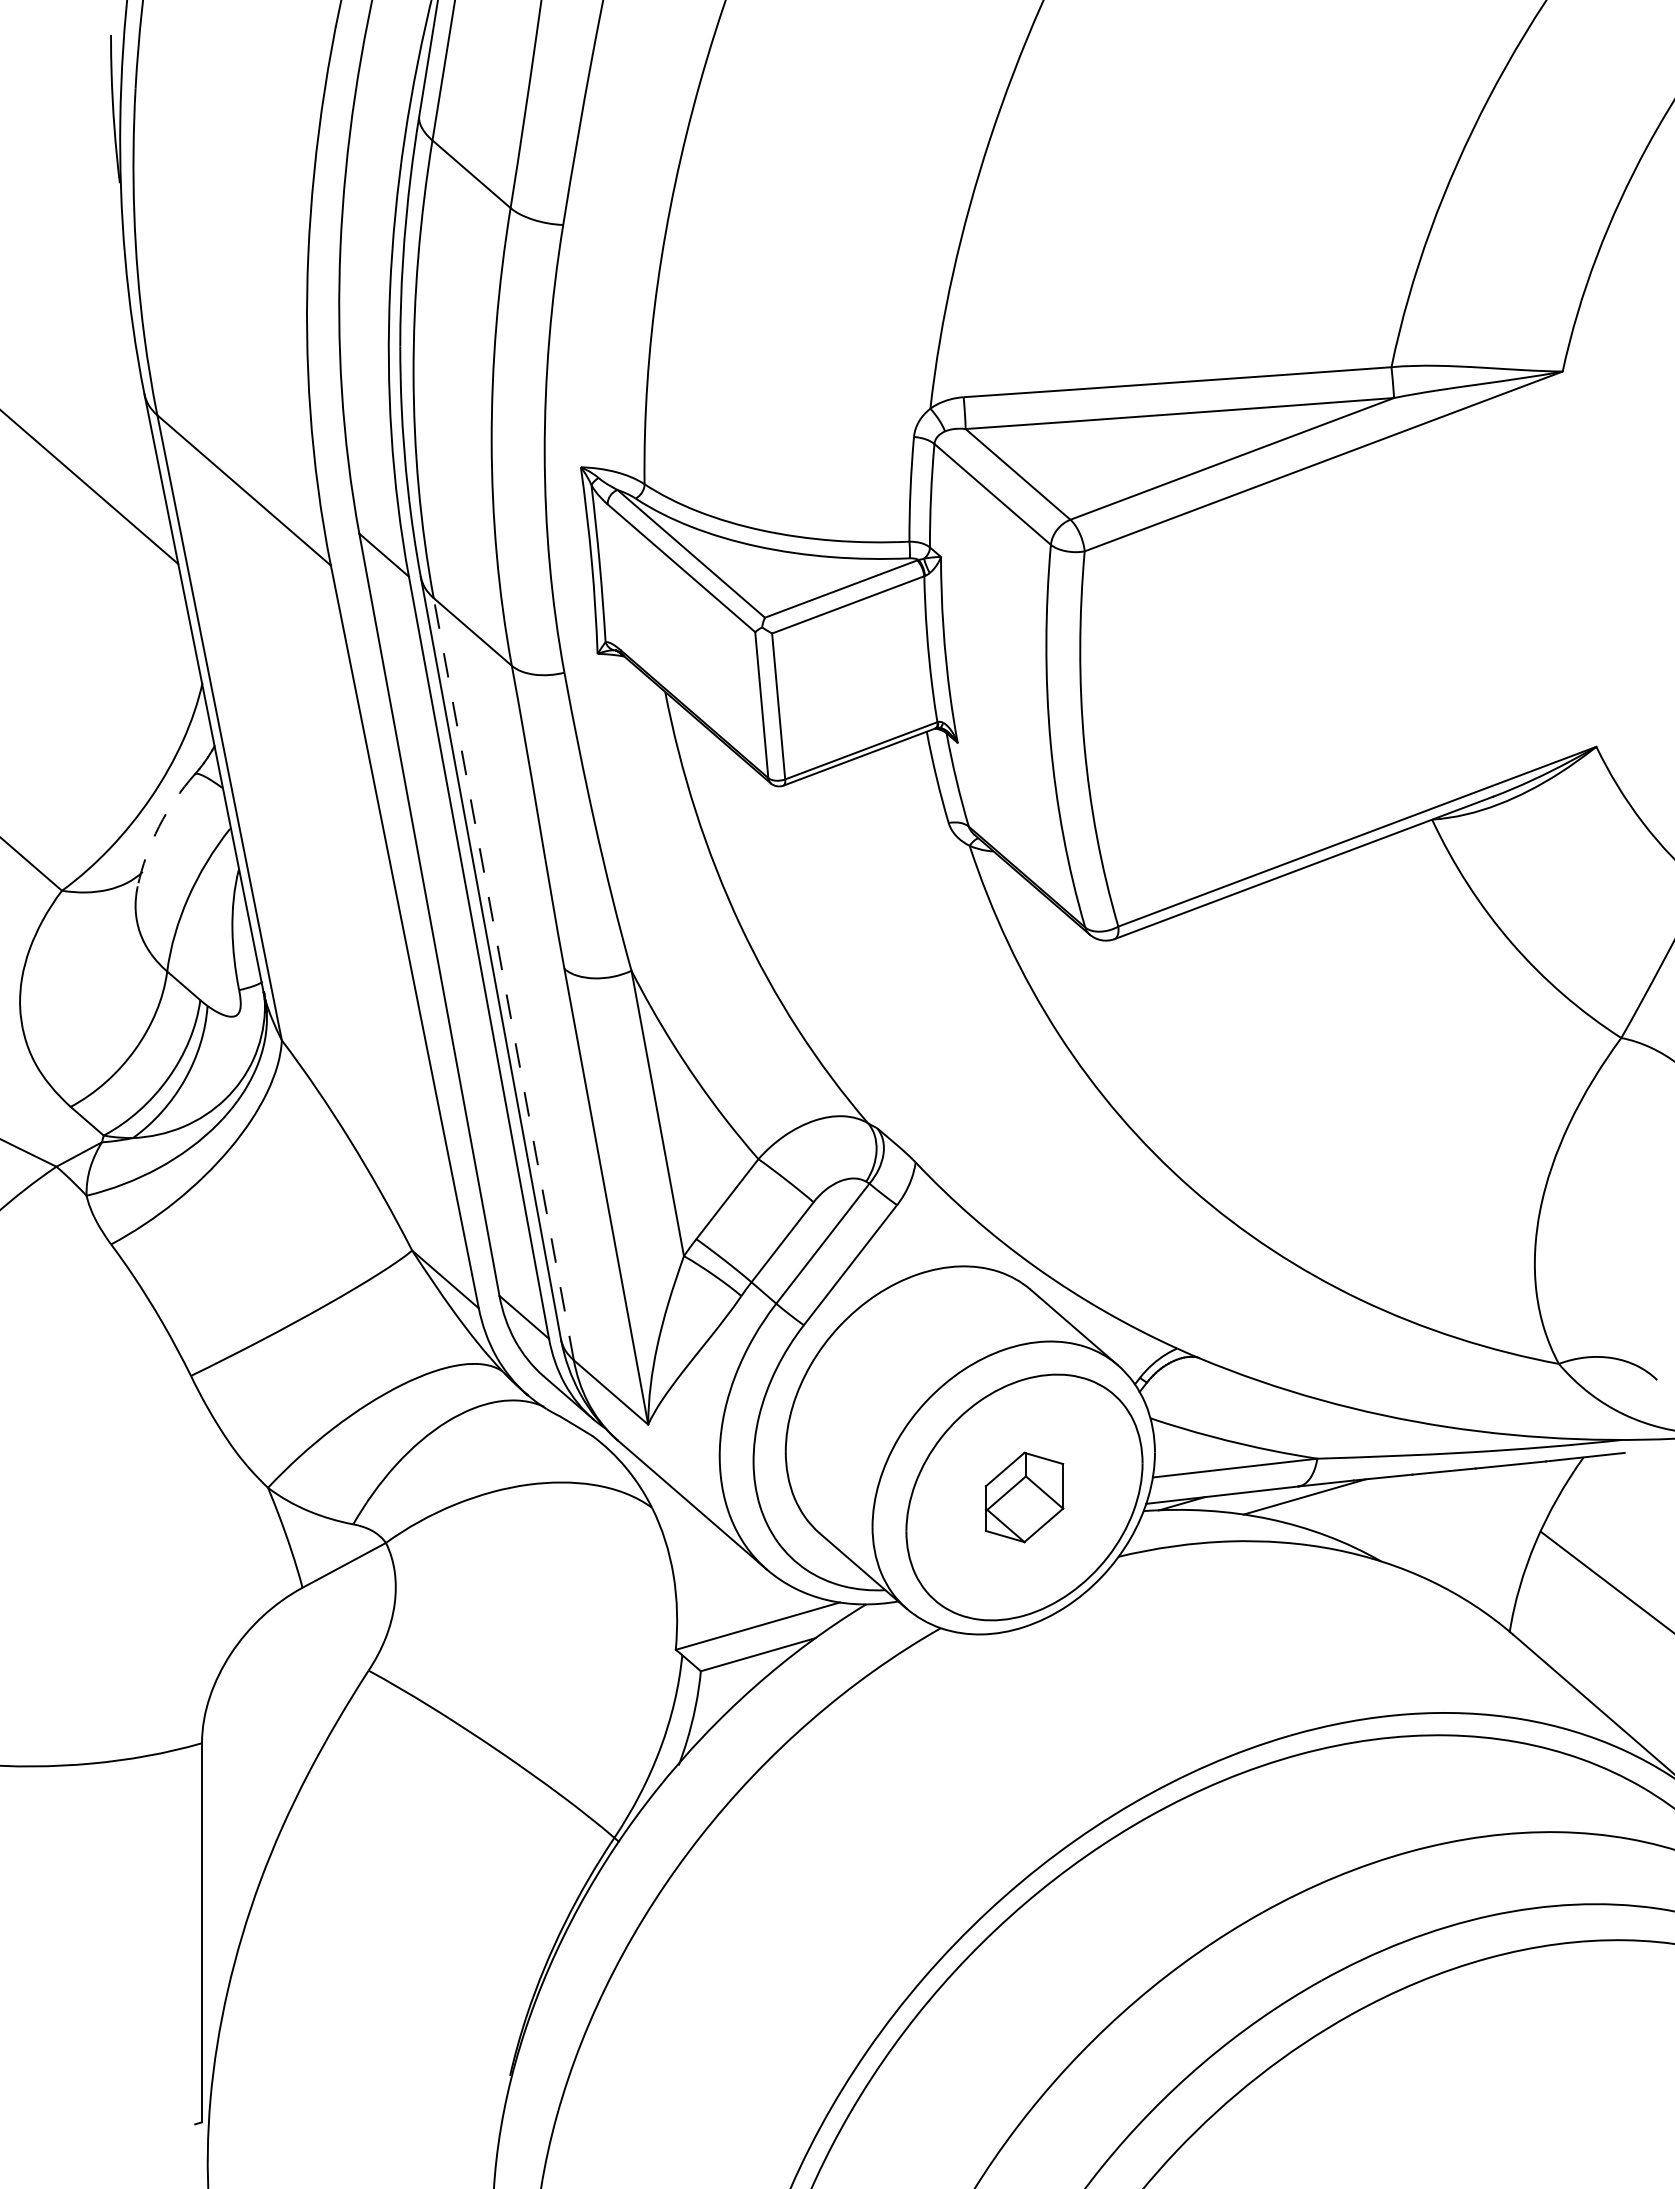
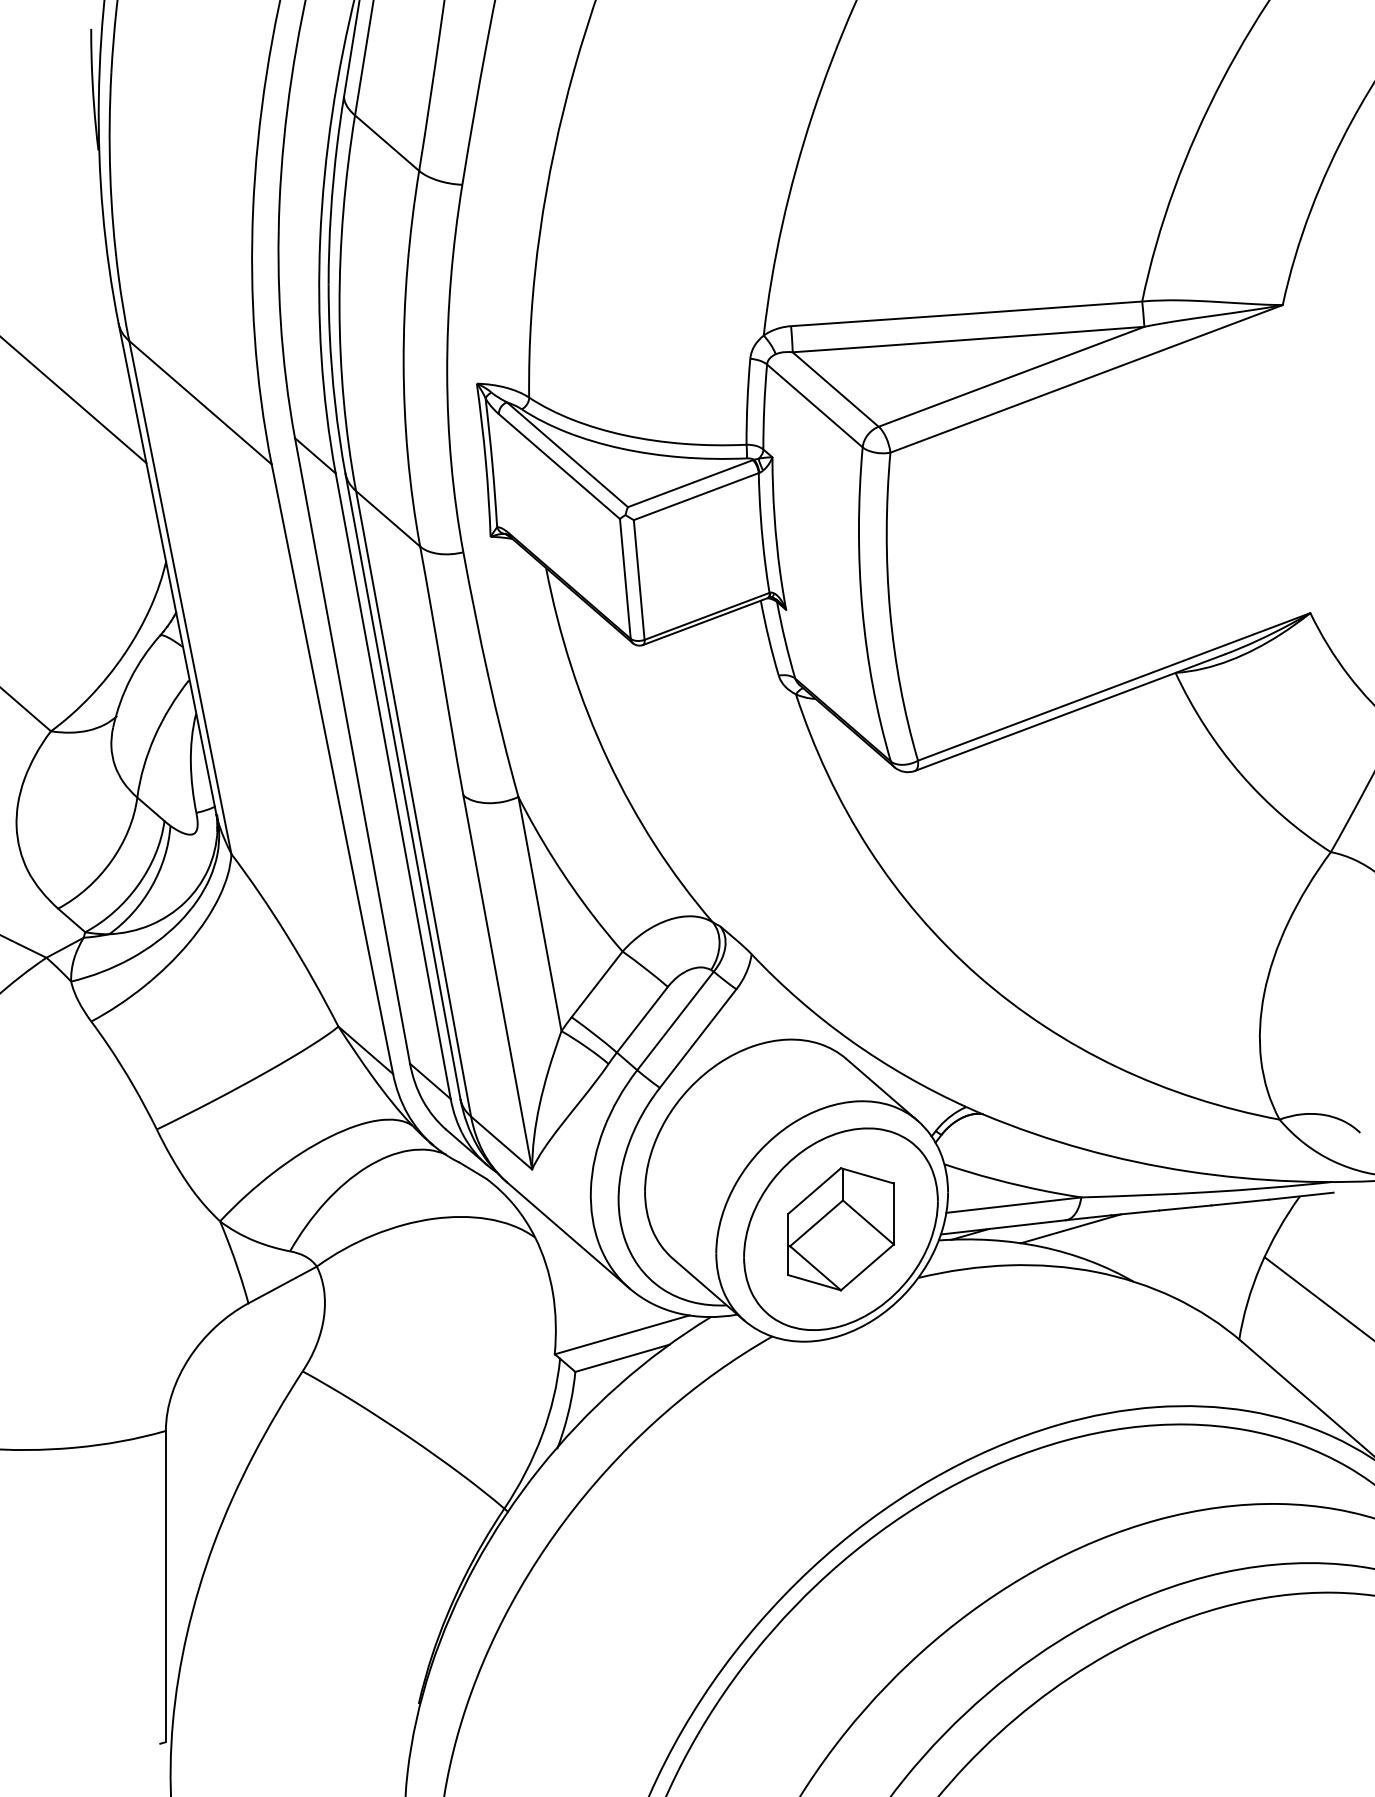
arc: (159, 826) -> (130, 678), dashed -> solid
line: (503, 978) -> (413, 803), dashed -> solid
part: (1024, 1497) -> (840, 1229), size x1.67

